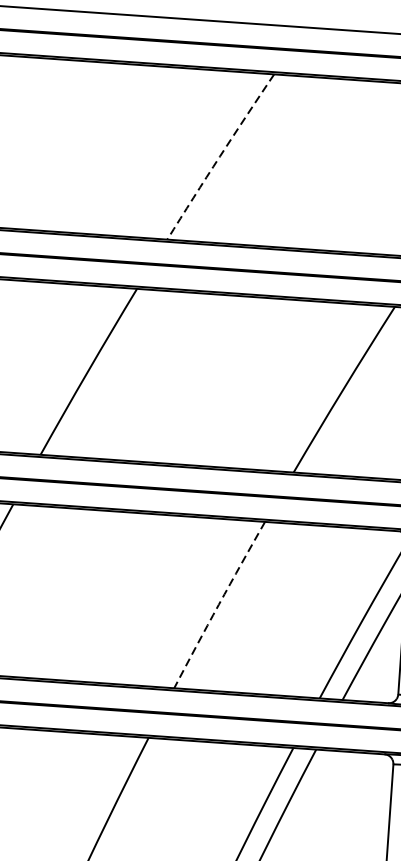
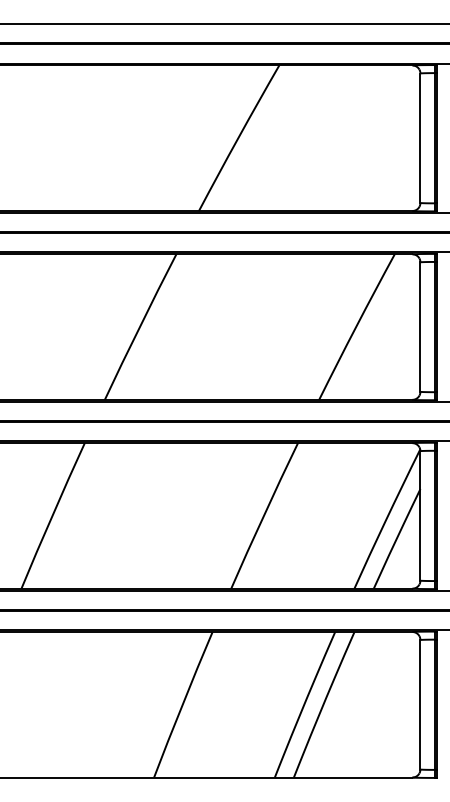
arc: (220, 156) -> (238, 137), dashed -> solid
arc: (218, 604) -> (263, 515), dashed -> solid

